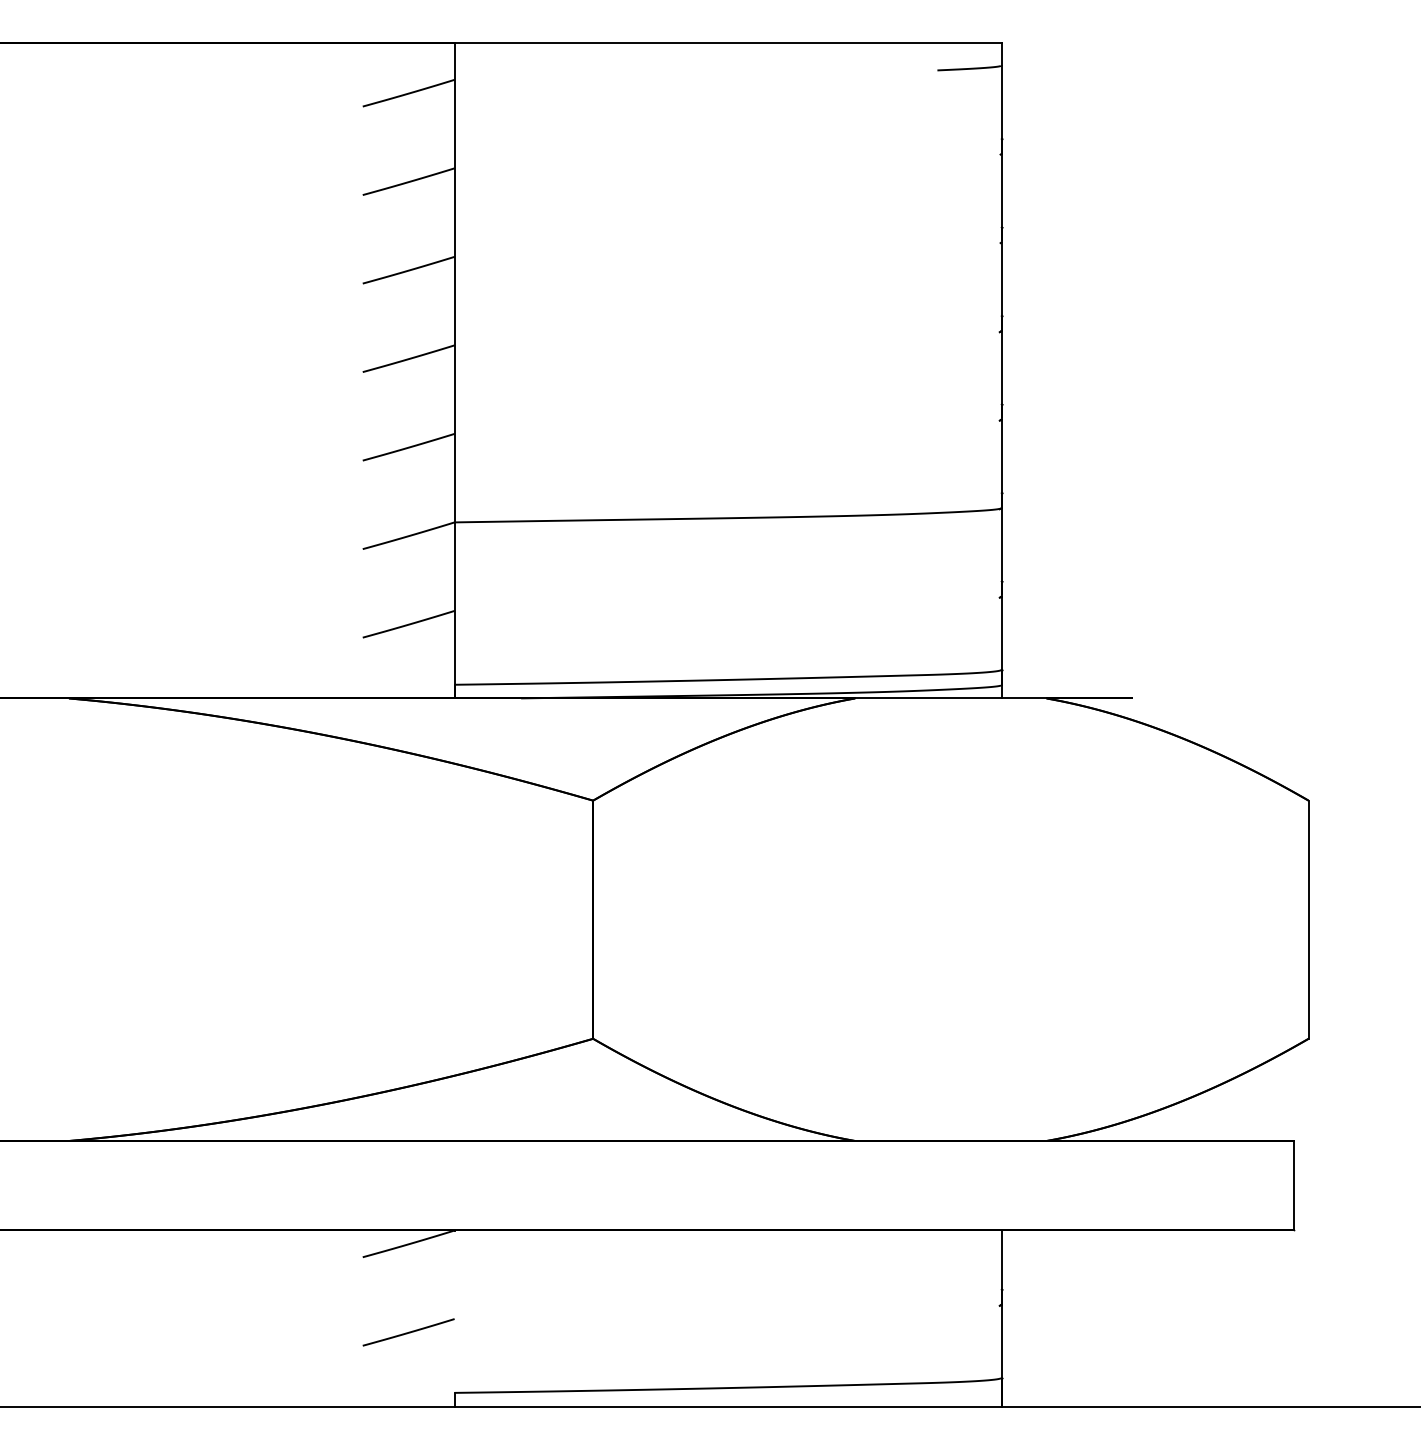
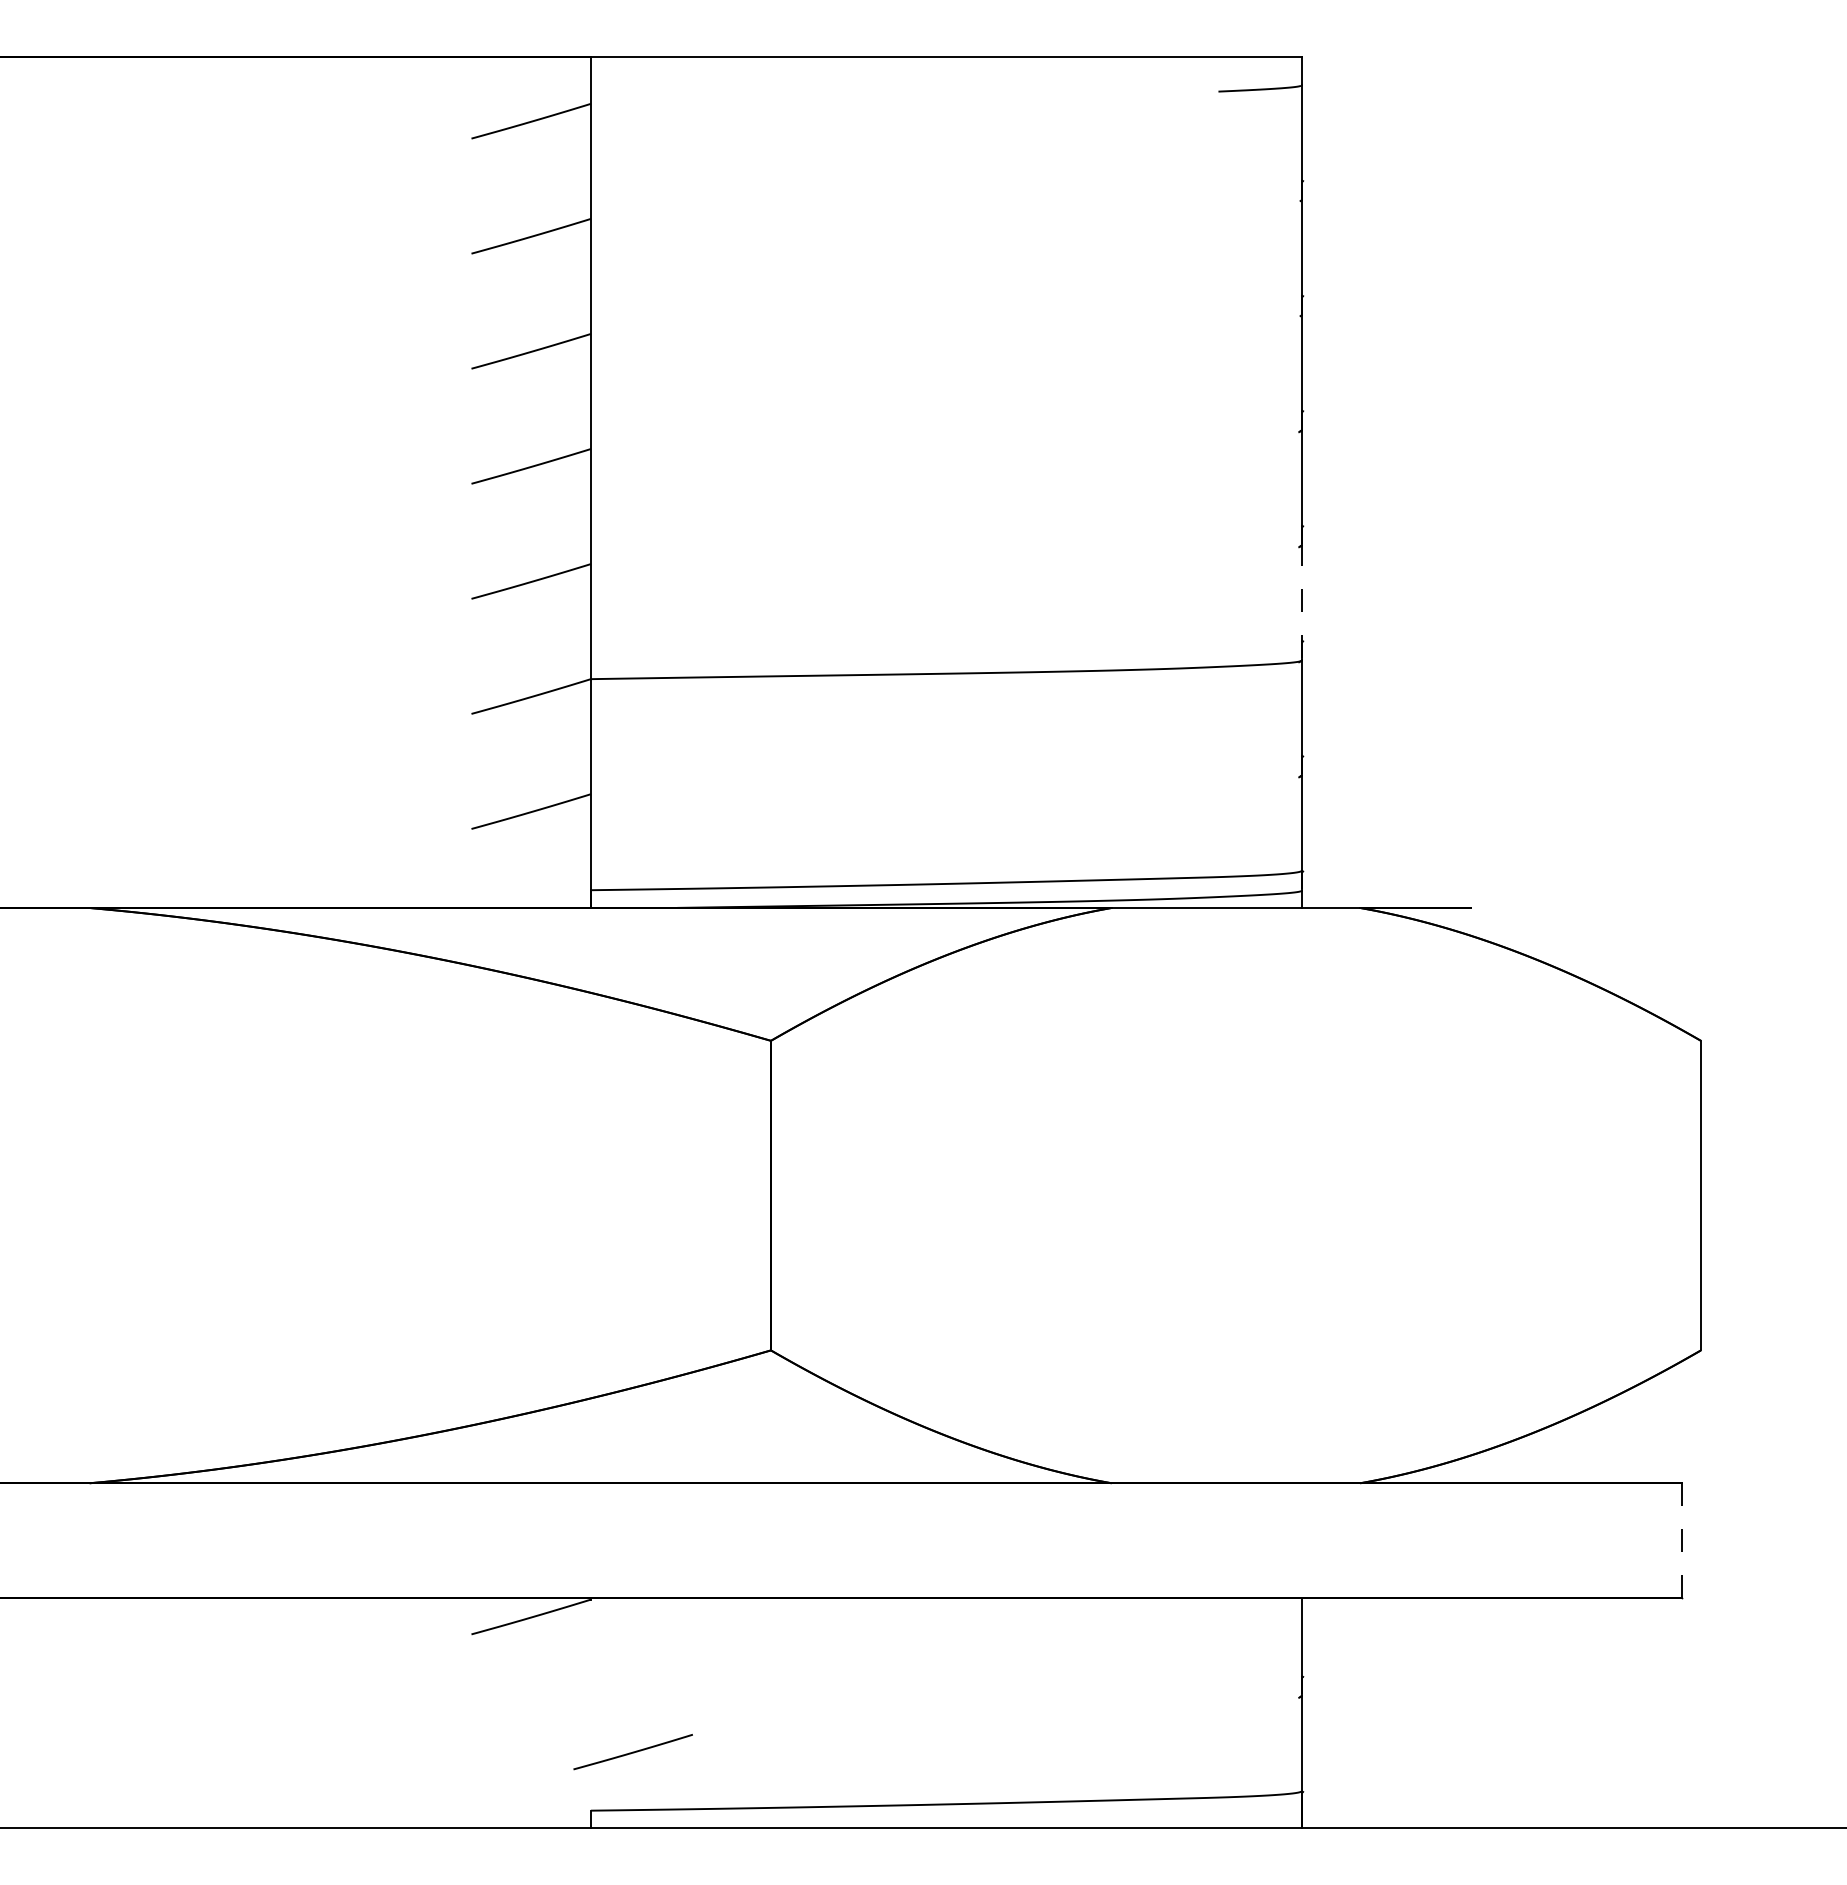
line: (1002, 462) -> (1302, 601), solid -> dashed
line: (1293, 1185) -> (1681, 1540), solid -> dashed
line: (408, 1332) -> (632, 1752), moved

